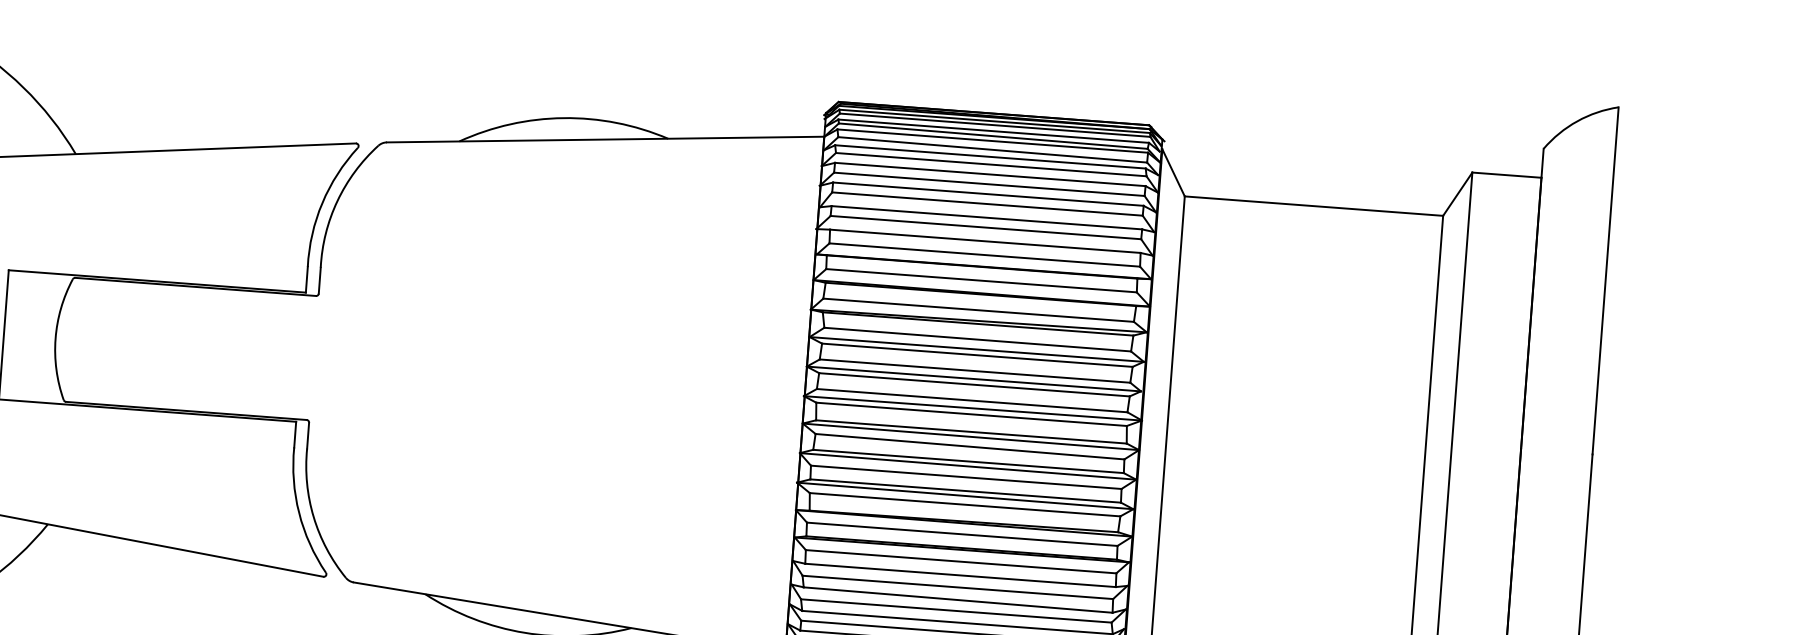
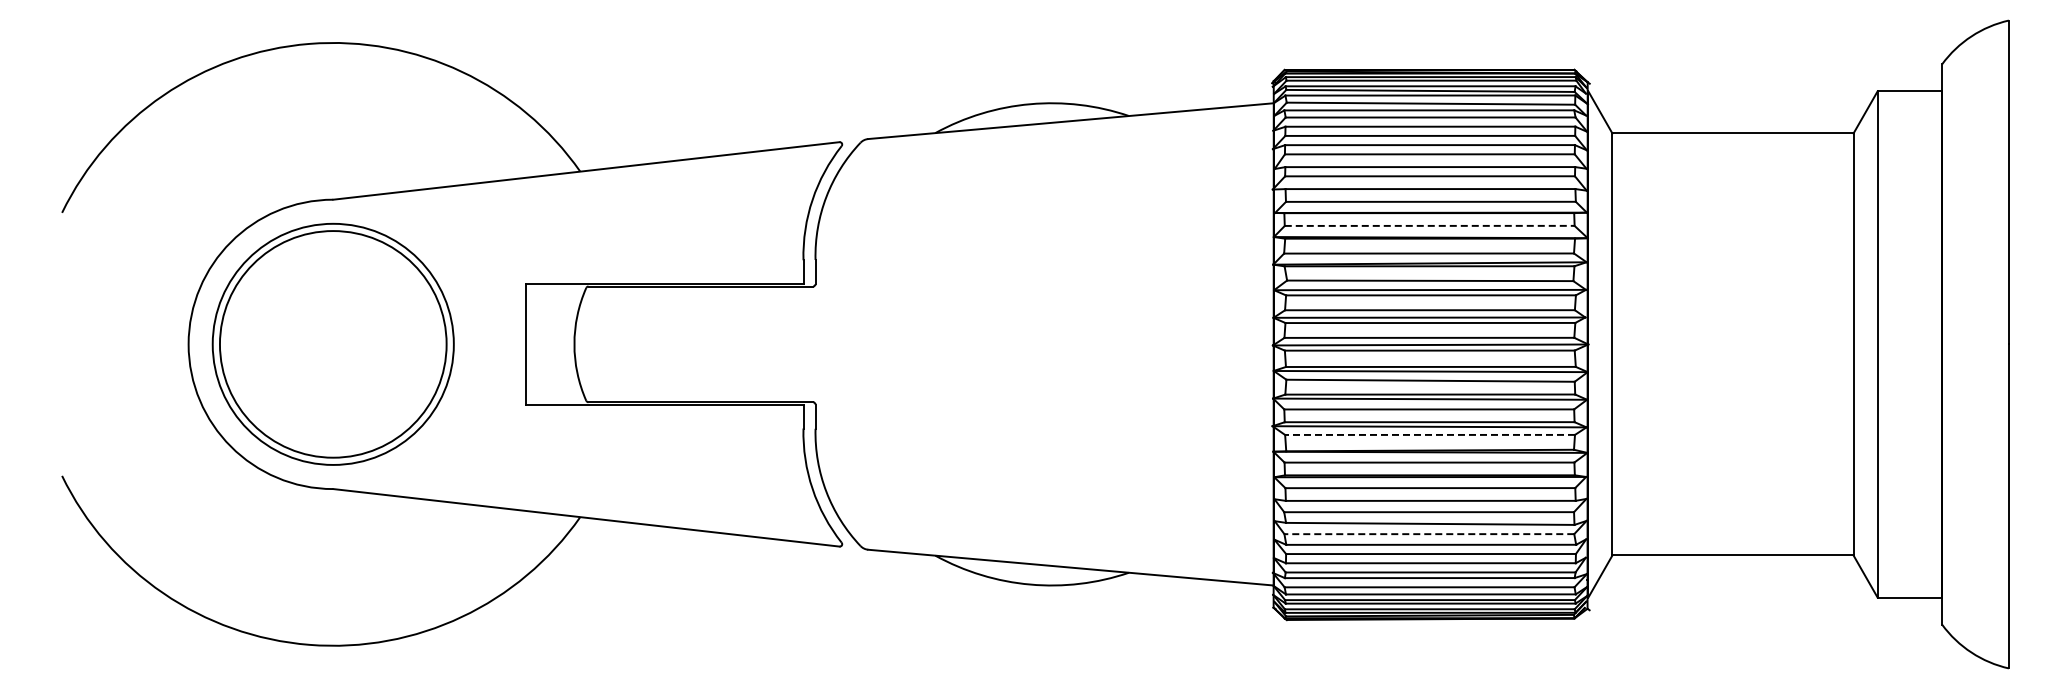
line: (981, 280) -> (1429, 225), solid -> dashed
line: (965, 504) -> (1430, 434), solid -> dashed
line: (956, 611) -> (1429, 534), solid -> dashed

